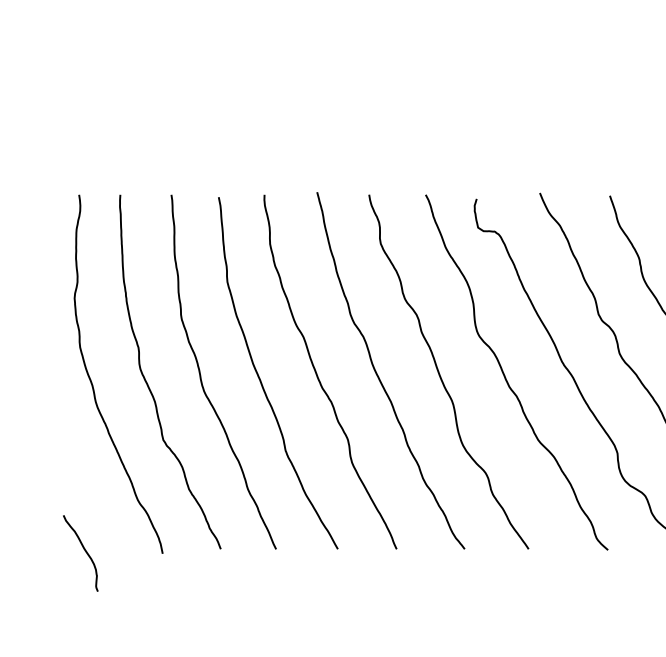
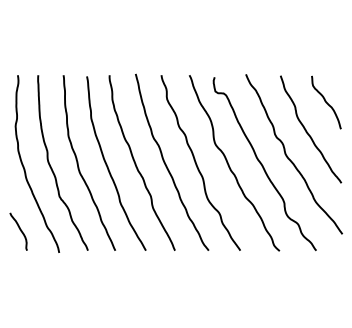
curve: (84, 552) -> (20, 231), moved

